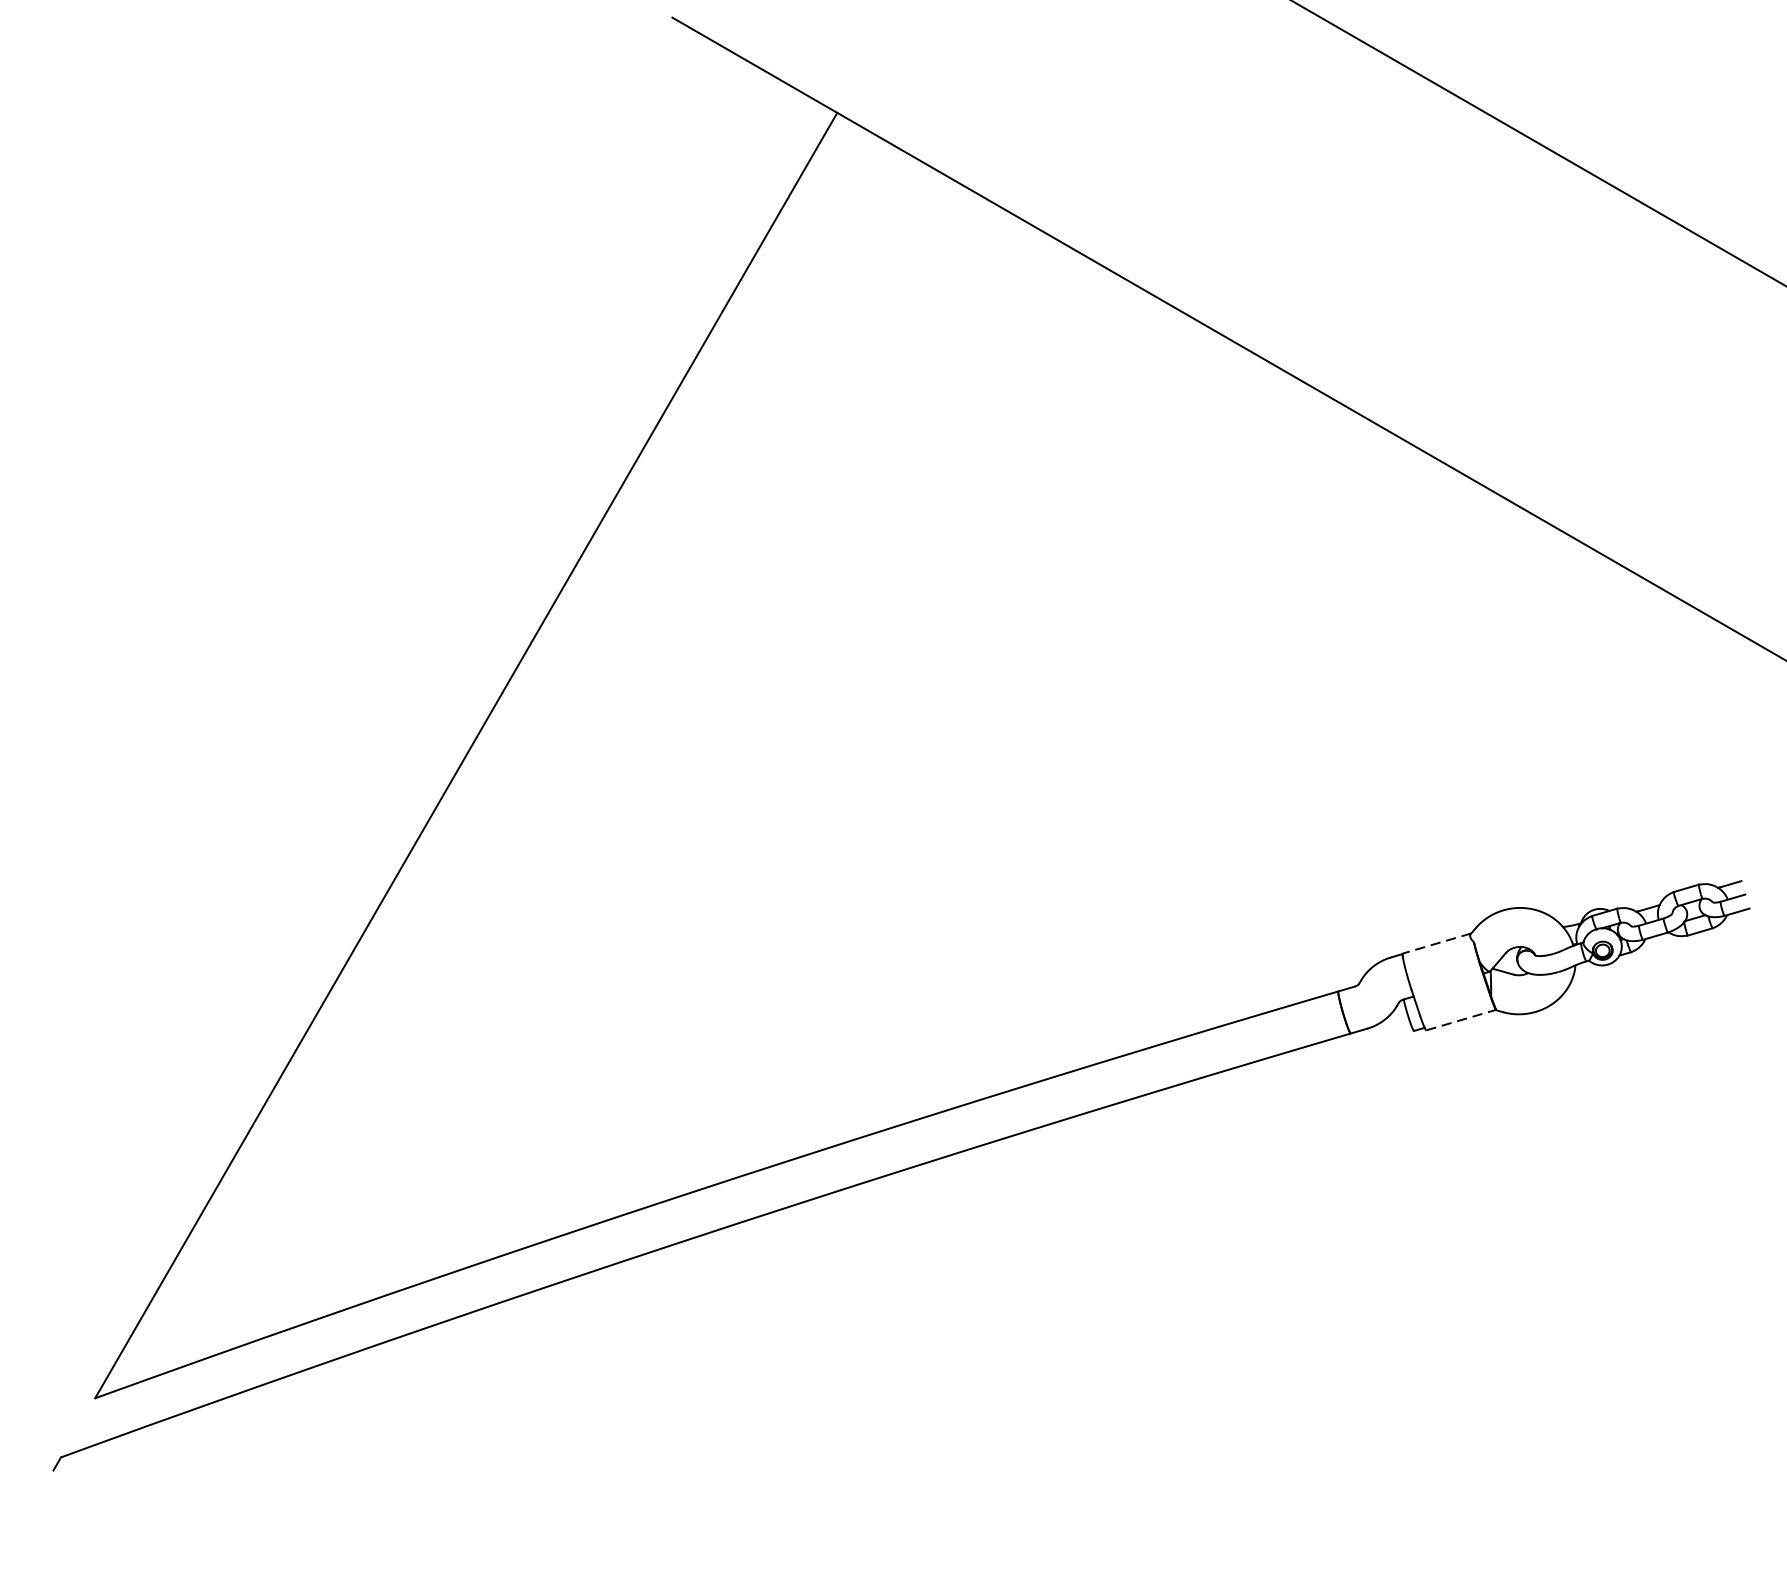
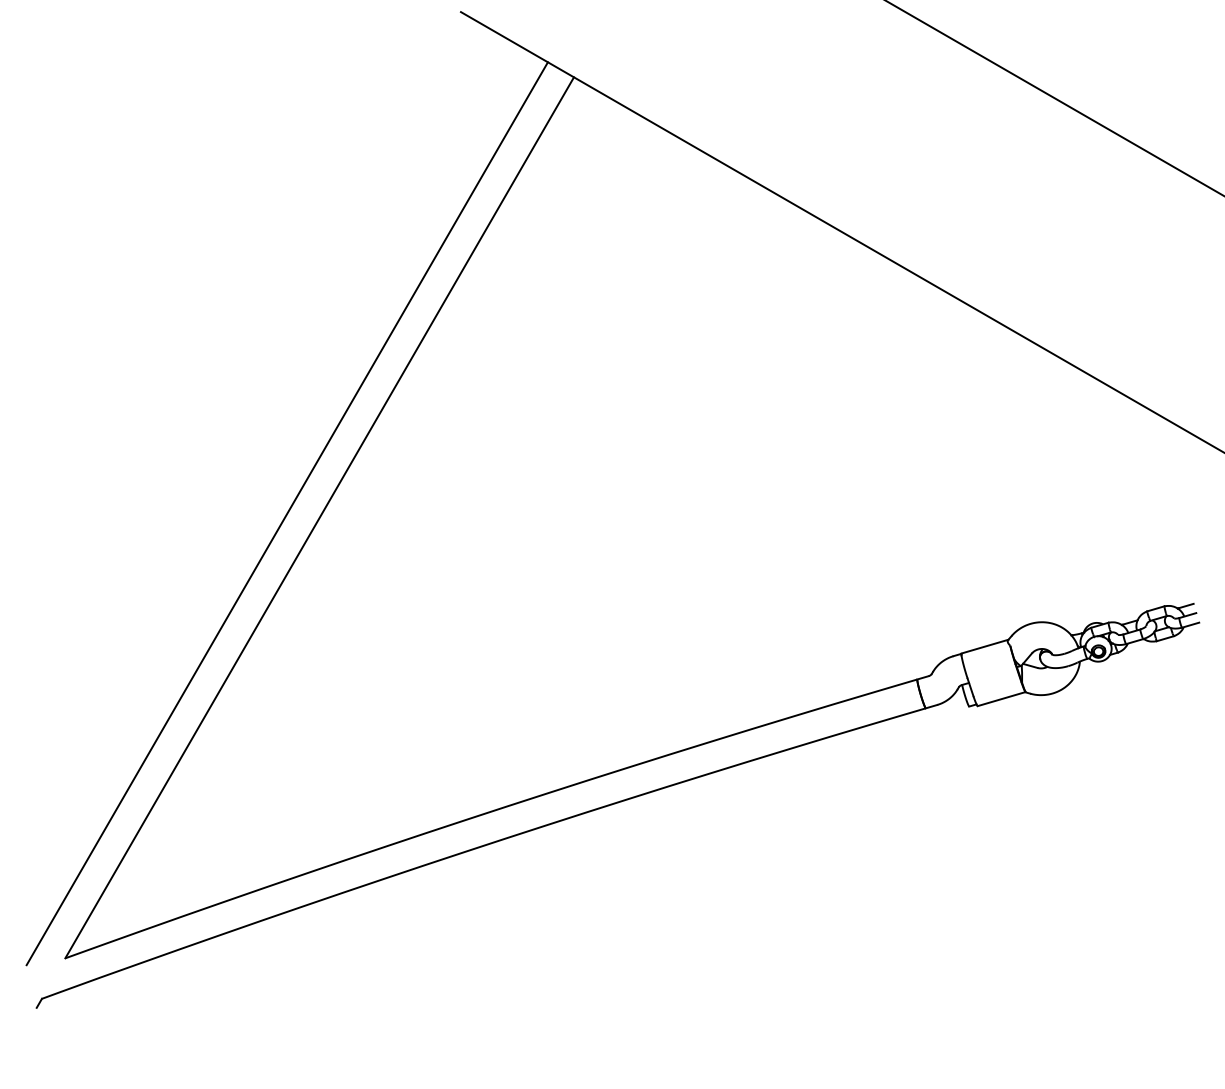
line: (417, 749) -> (286, 513), added
line: (1436, 943) -> (984, 646), dashed -> solid
line: (1461, 1020) -> (1001, 699), dashed -> solid

